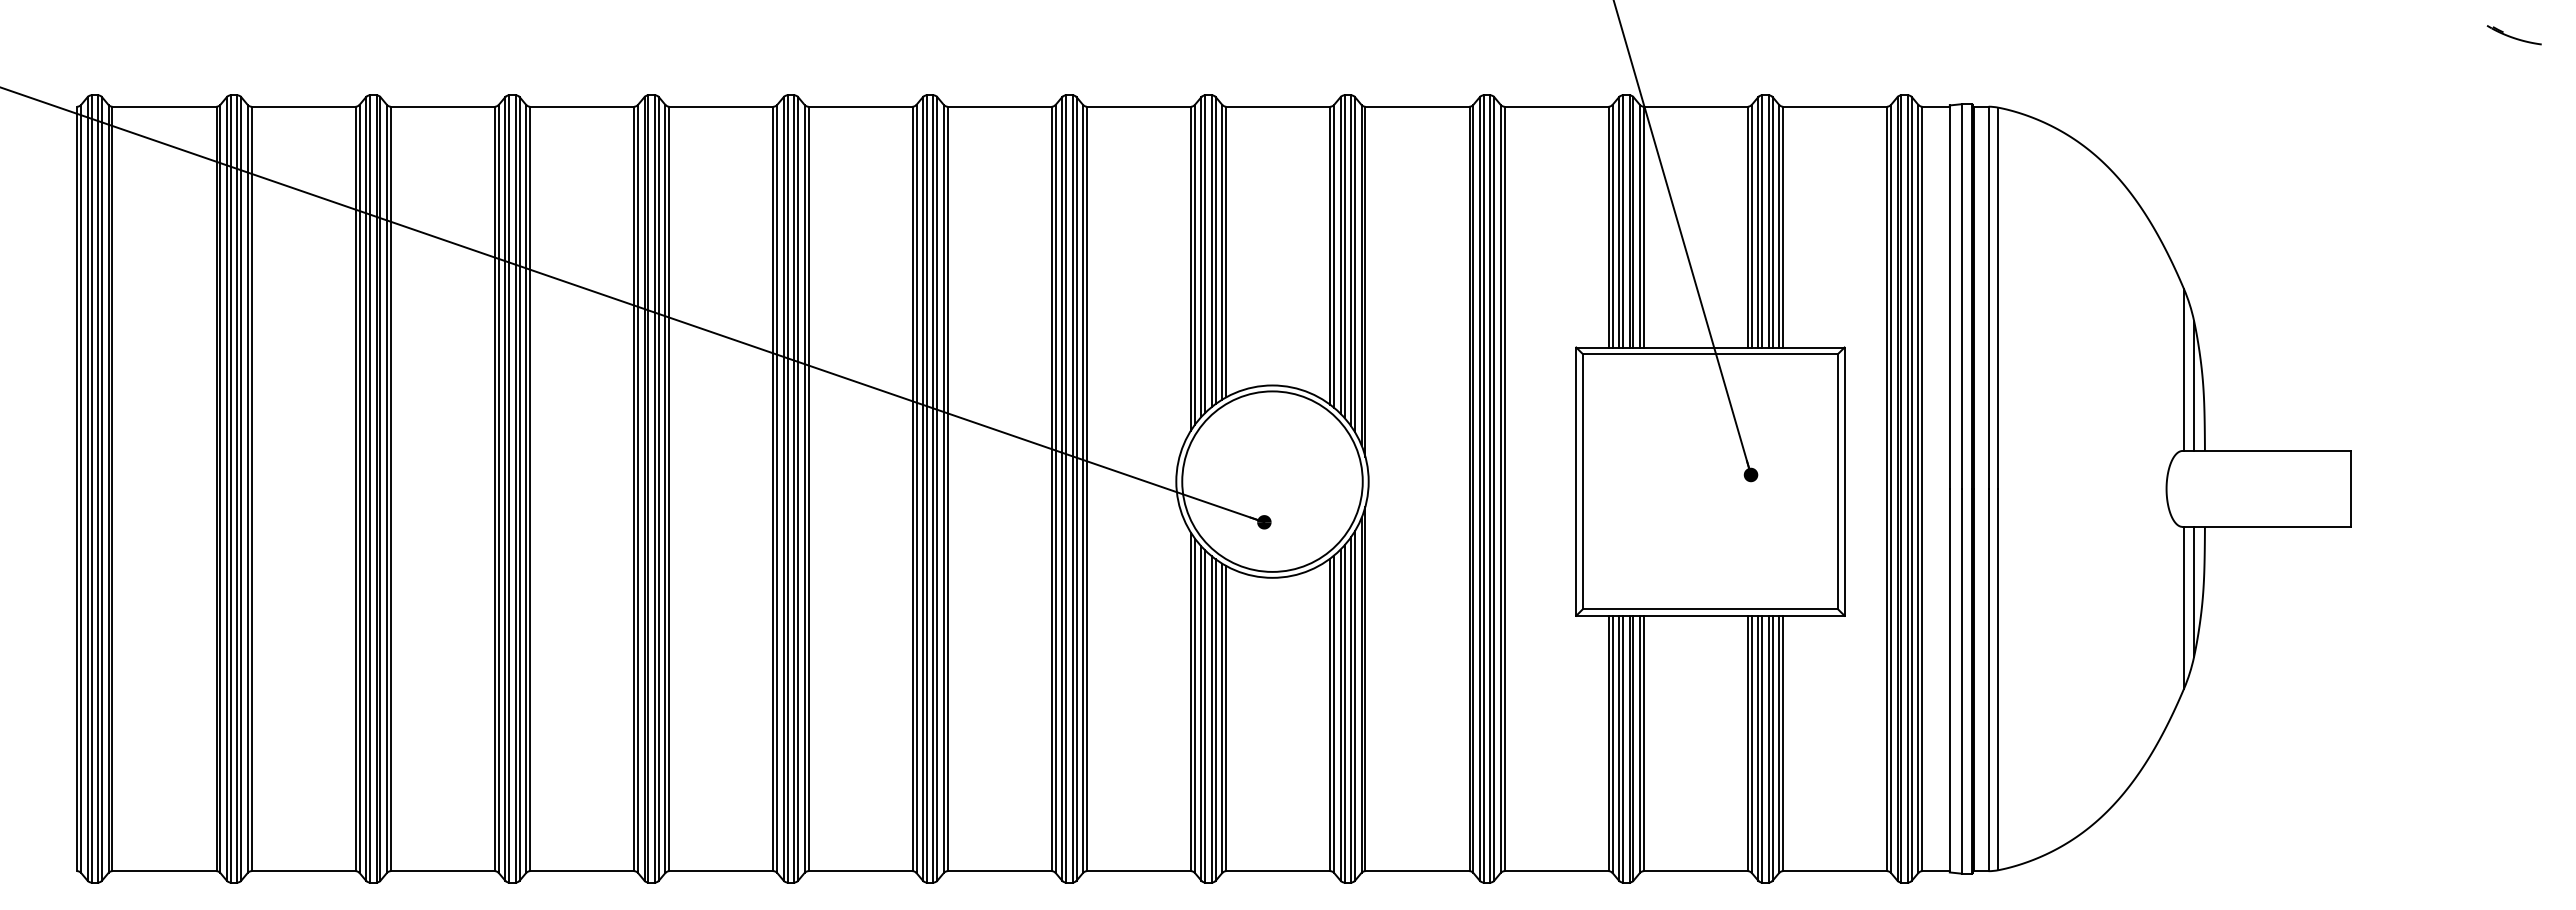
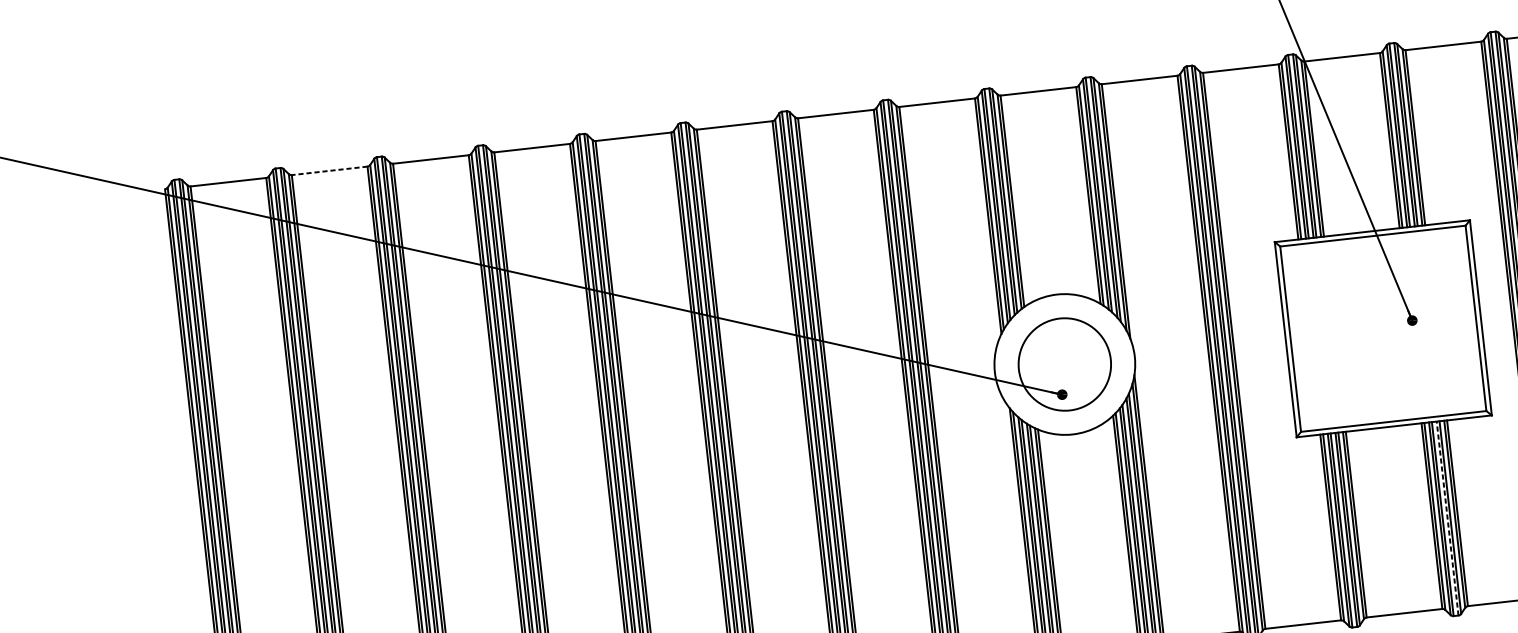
line: (303, 106) -> (329, 170), solid -> dashed
circle: (1272, 481) -> (1064, 364), size x0.7
line: (1768, 748) -> (1447, 518), solid -> dashed

